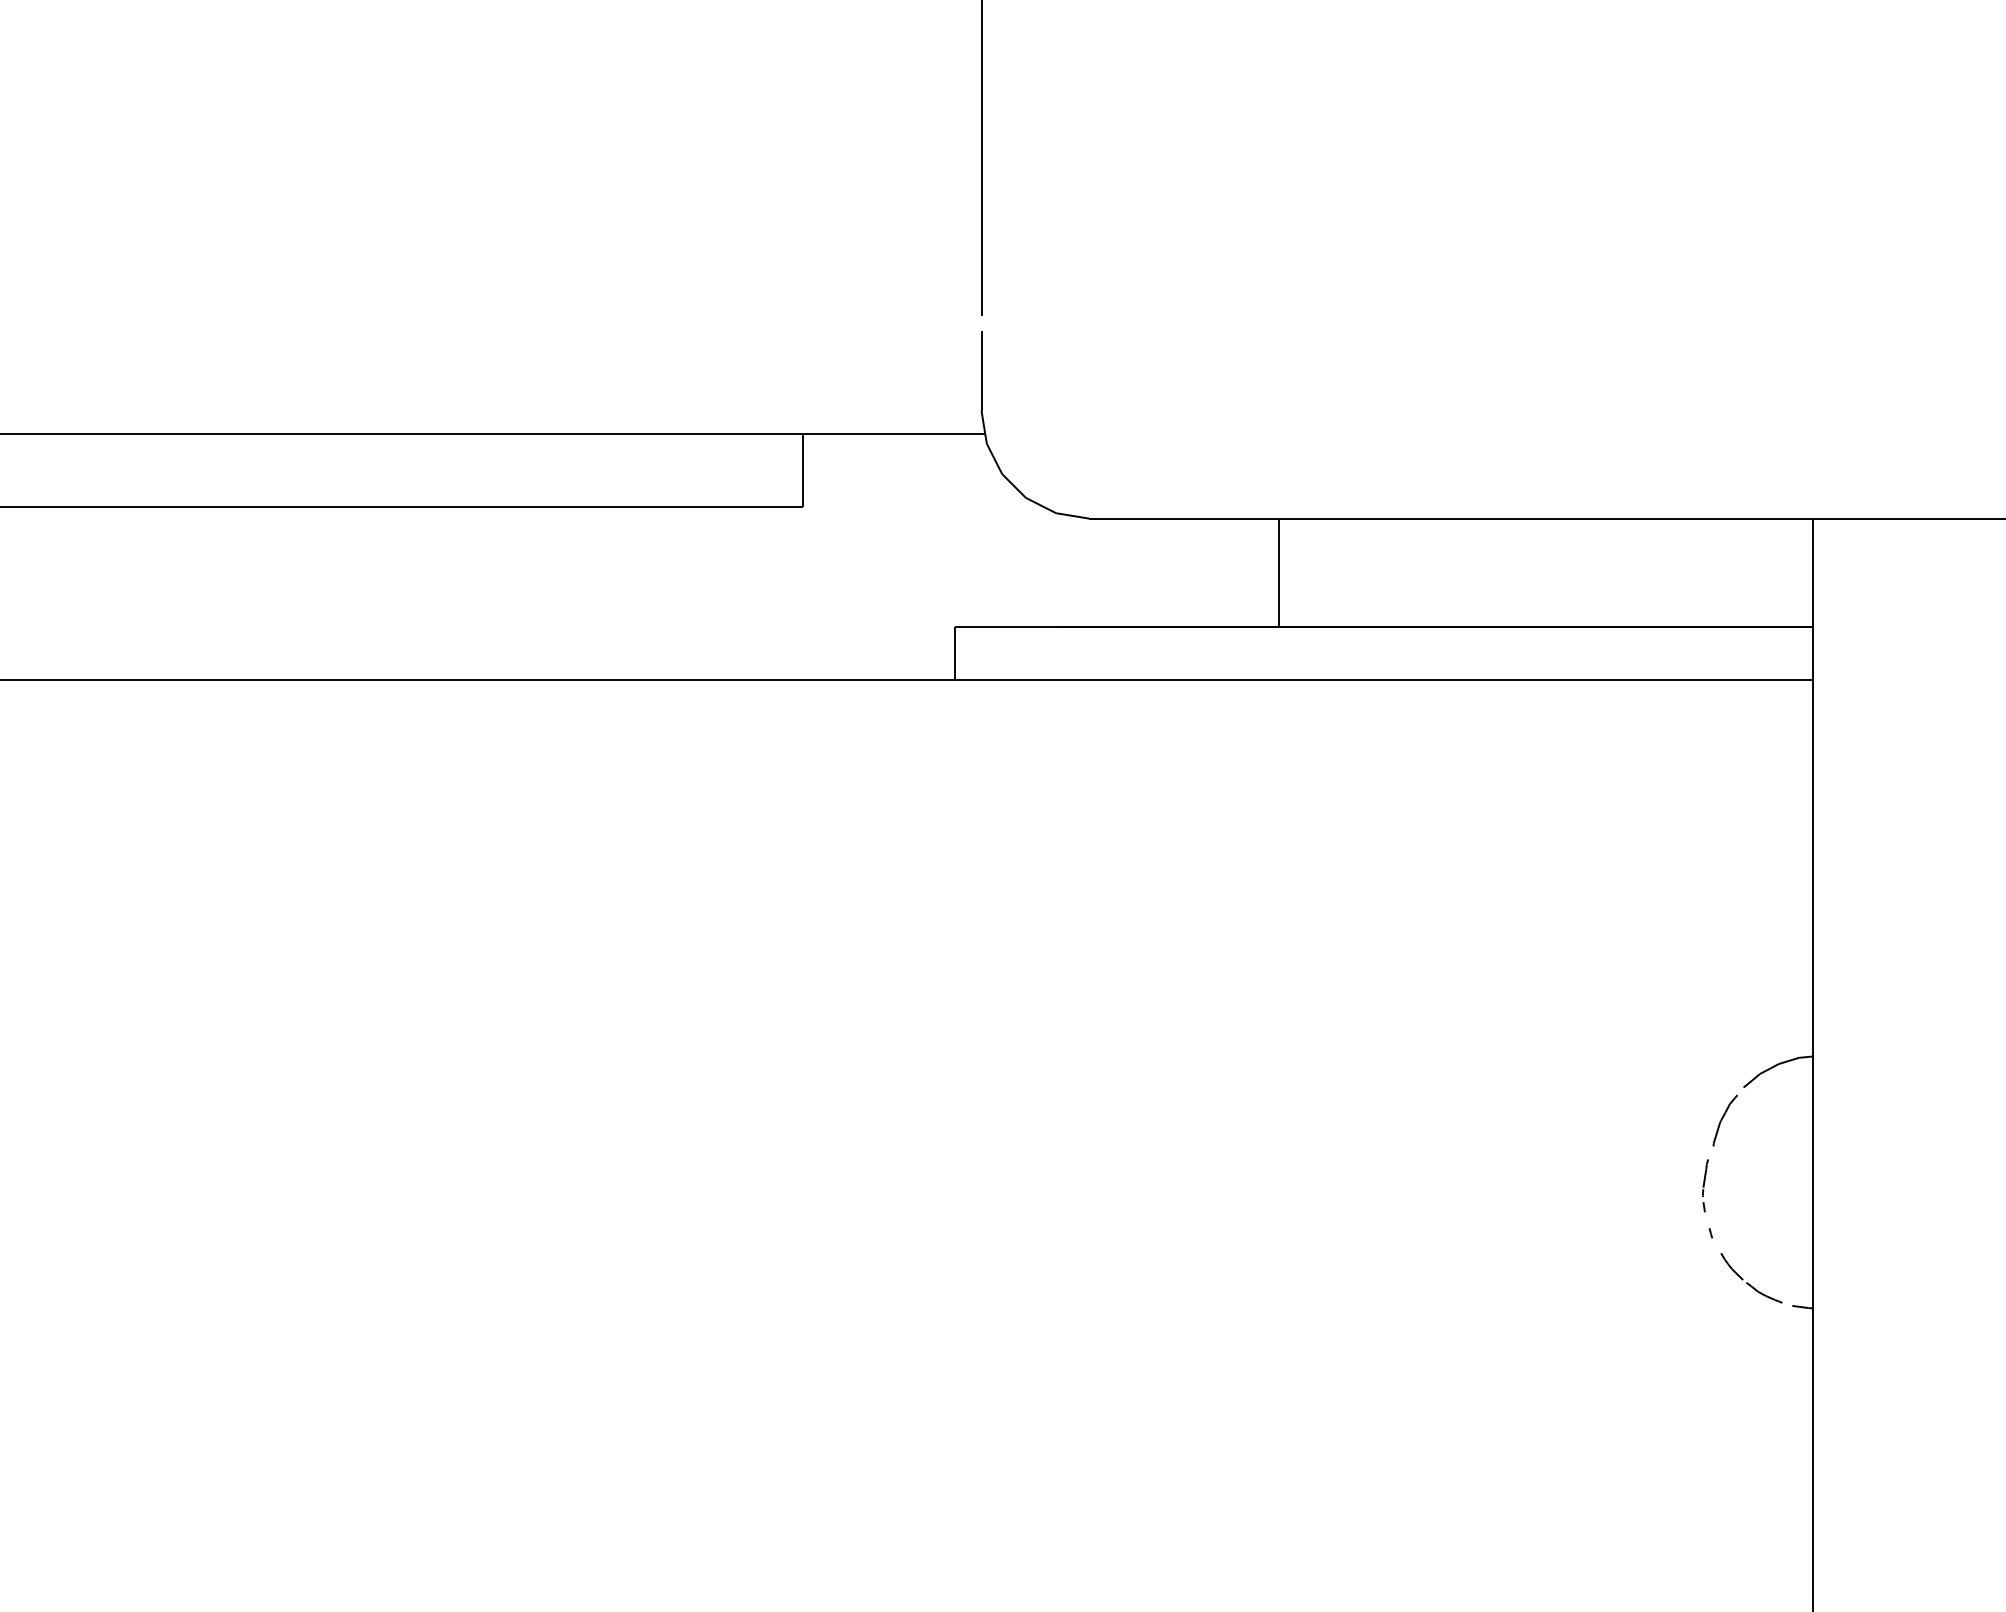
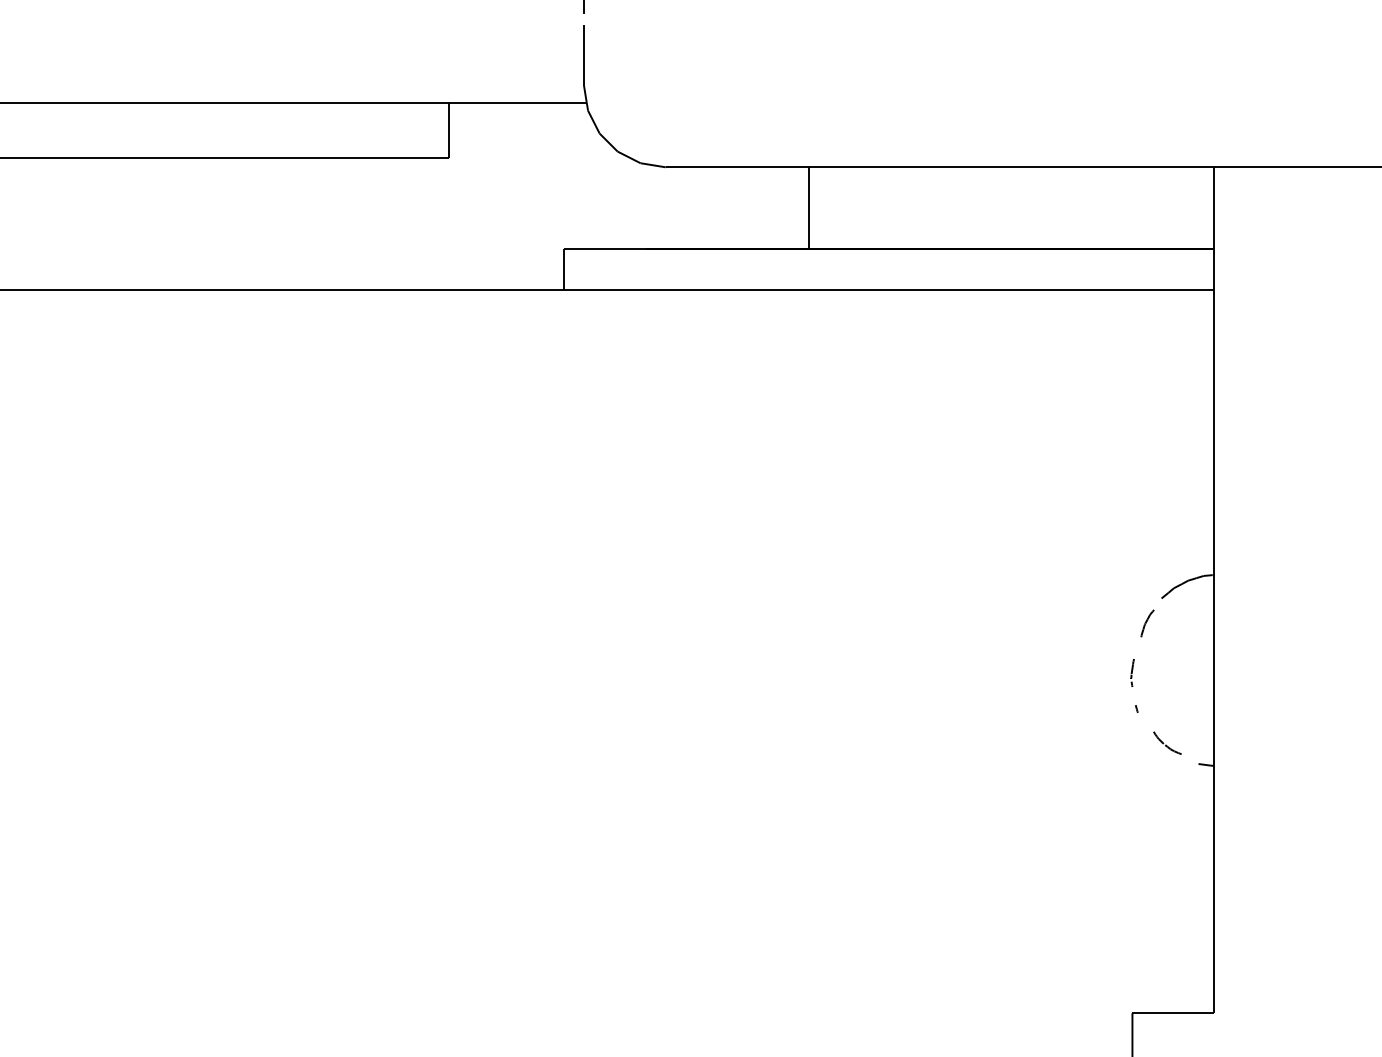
part: (1724, 1120) -> (1147, 623), size x0.7
part: (1705, 1185) -> (1132, 672), size x0.7
part: (1751, 1278) -> (1167, 743), size x0.6

